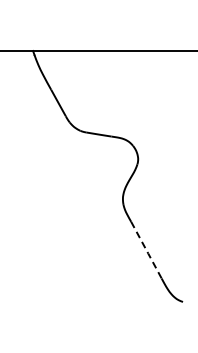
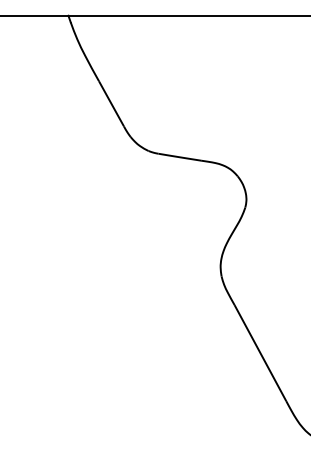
line: (146, 250) -> (260, 353), dashed -> solid

